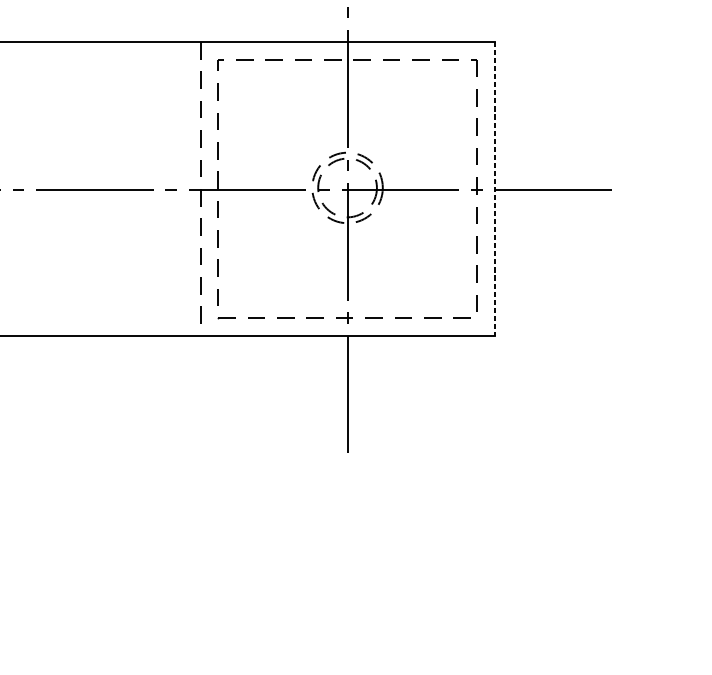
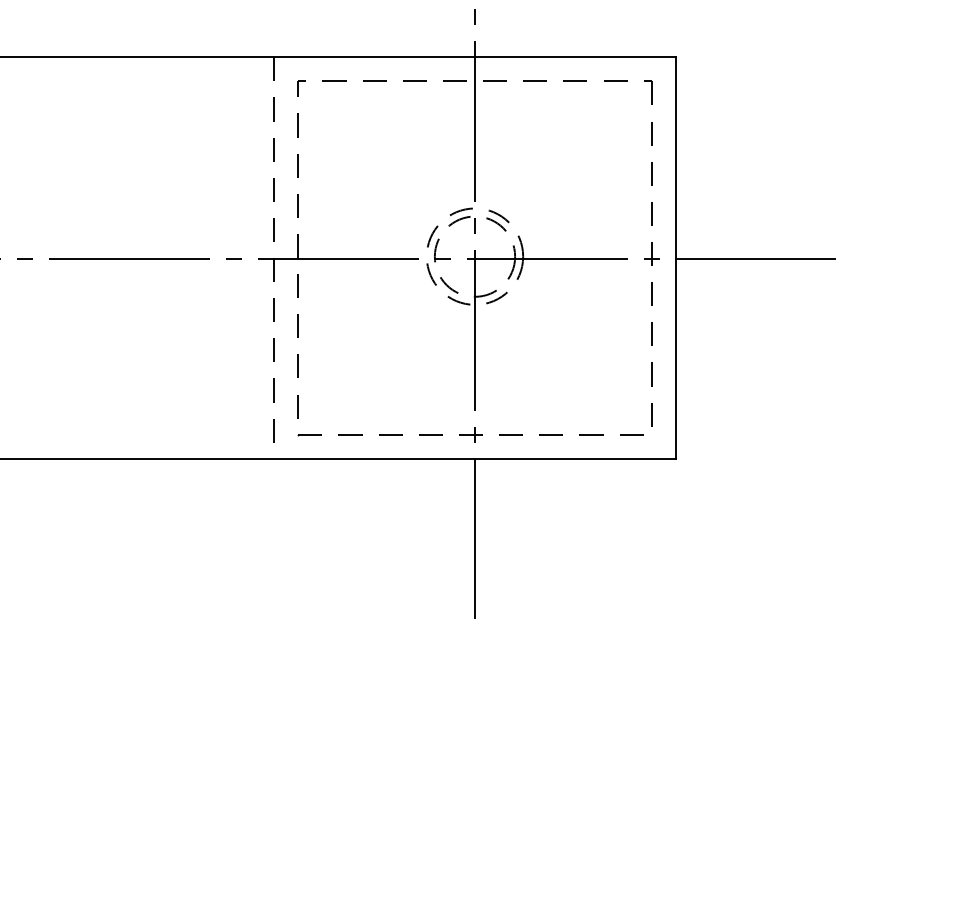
line: (494, 189) -> (675, 258), dashed -> solid

